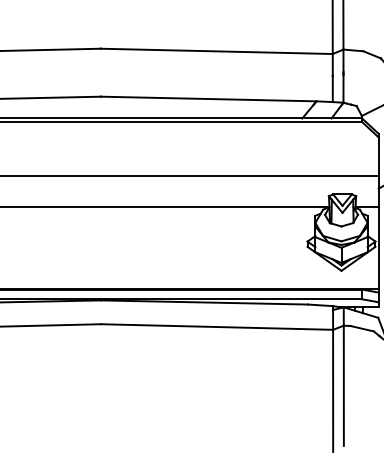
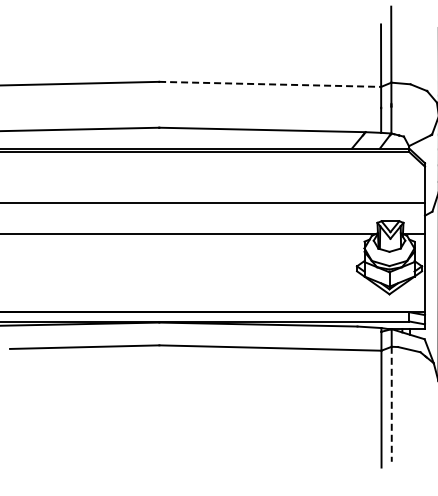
line: (217, 51) -> (270, 84), solid -> dashed
line: (343, 386) -> (391, 404), solid -> dashed

